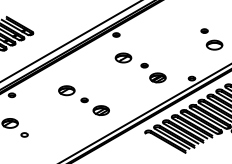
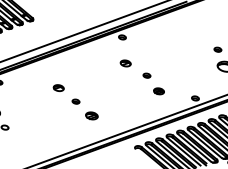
part: (123, 57) -> (125, 62), size x0.6
part: (157, 77) -> (158, 90), size x0.6
part: (66, 90) -> (58, 87), size x0.6
part: (100, 110) -> (91, 115), size x0.7

